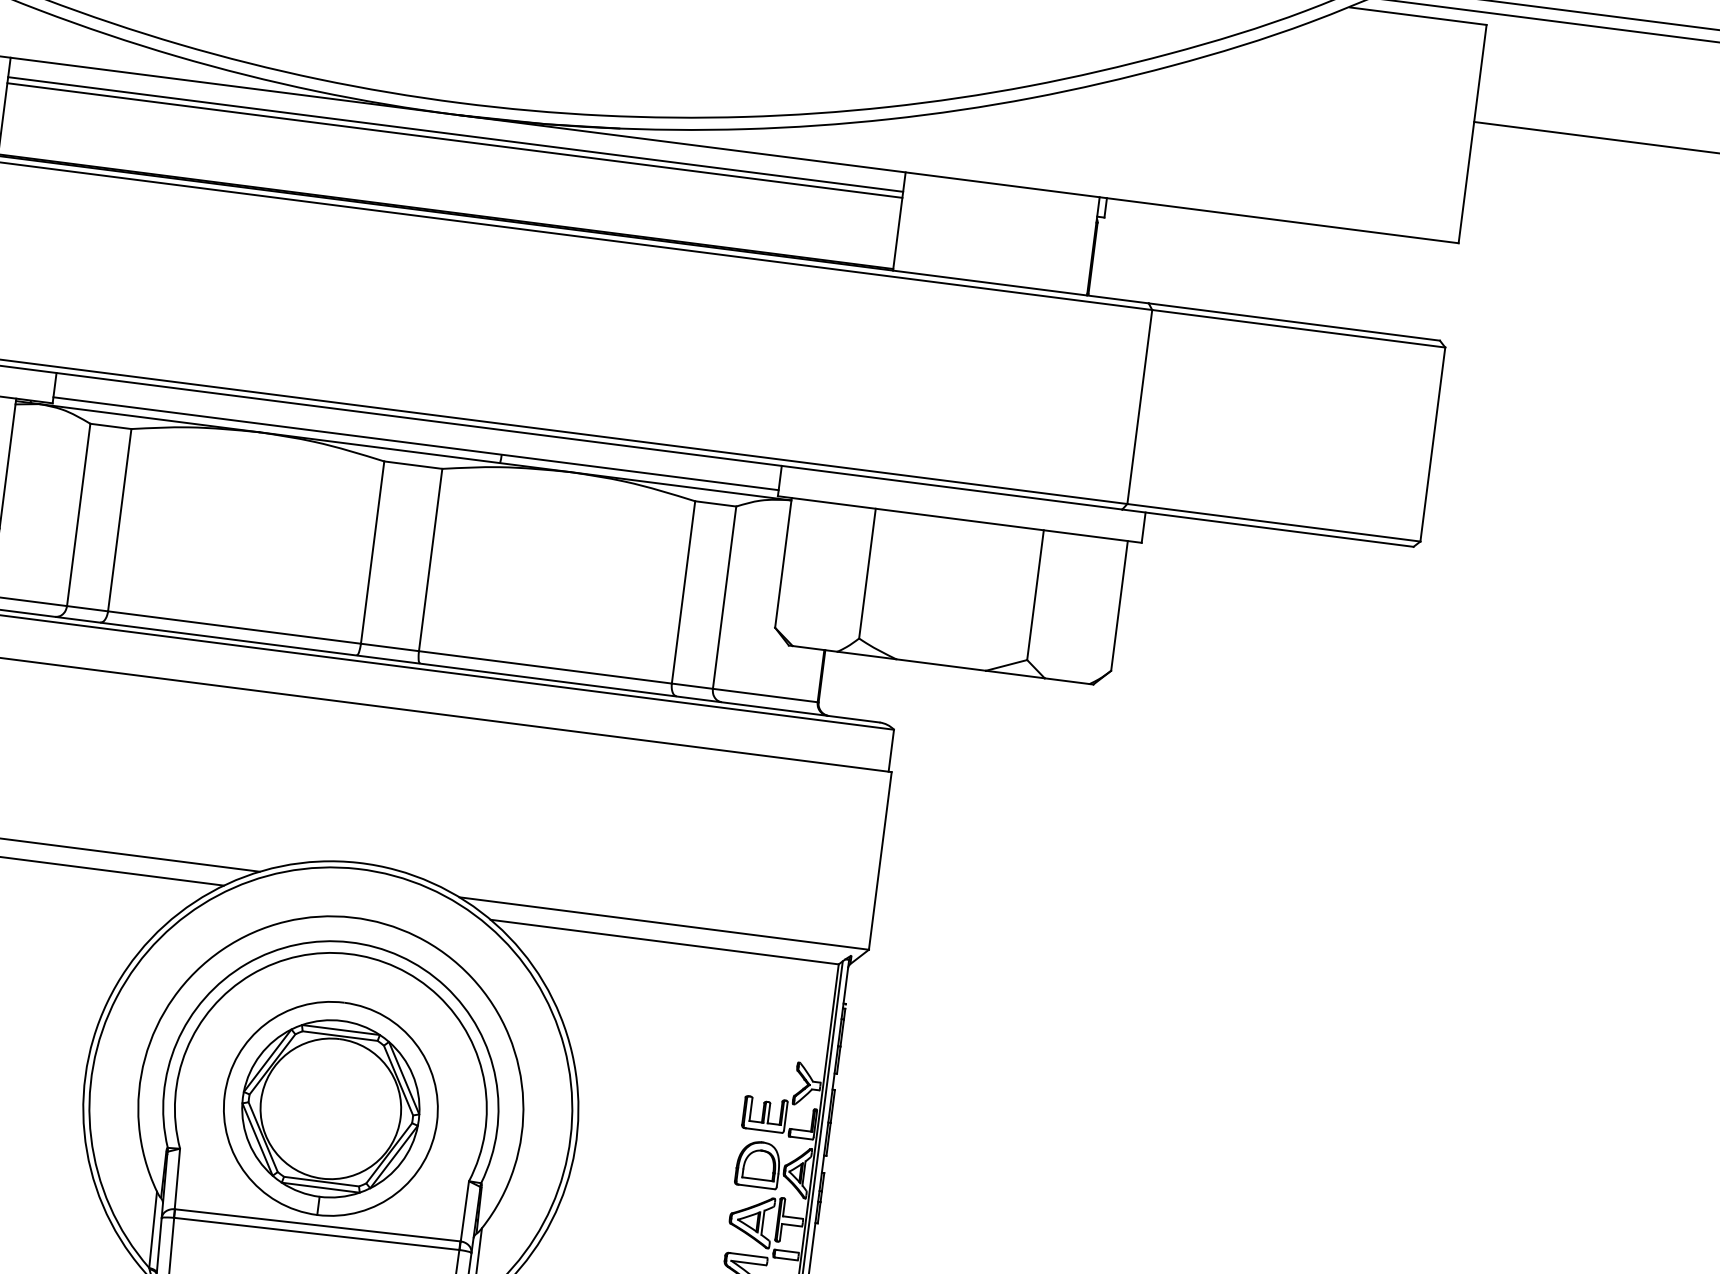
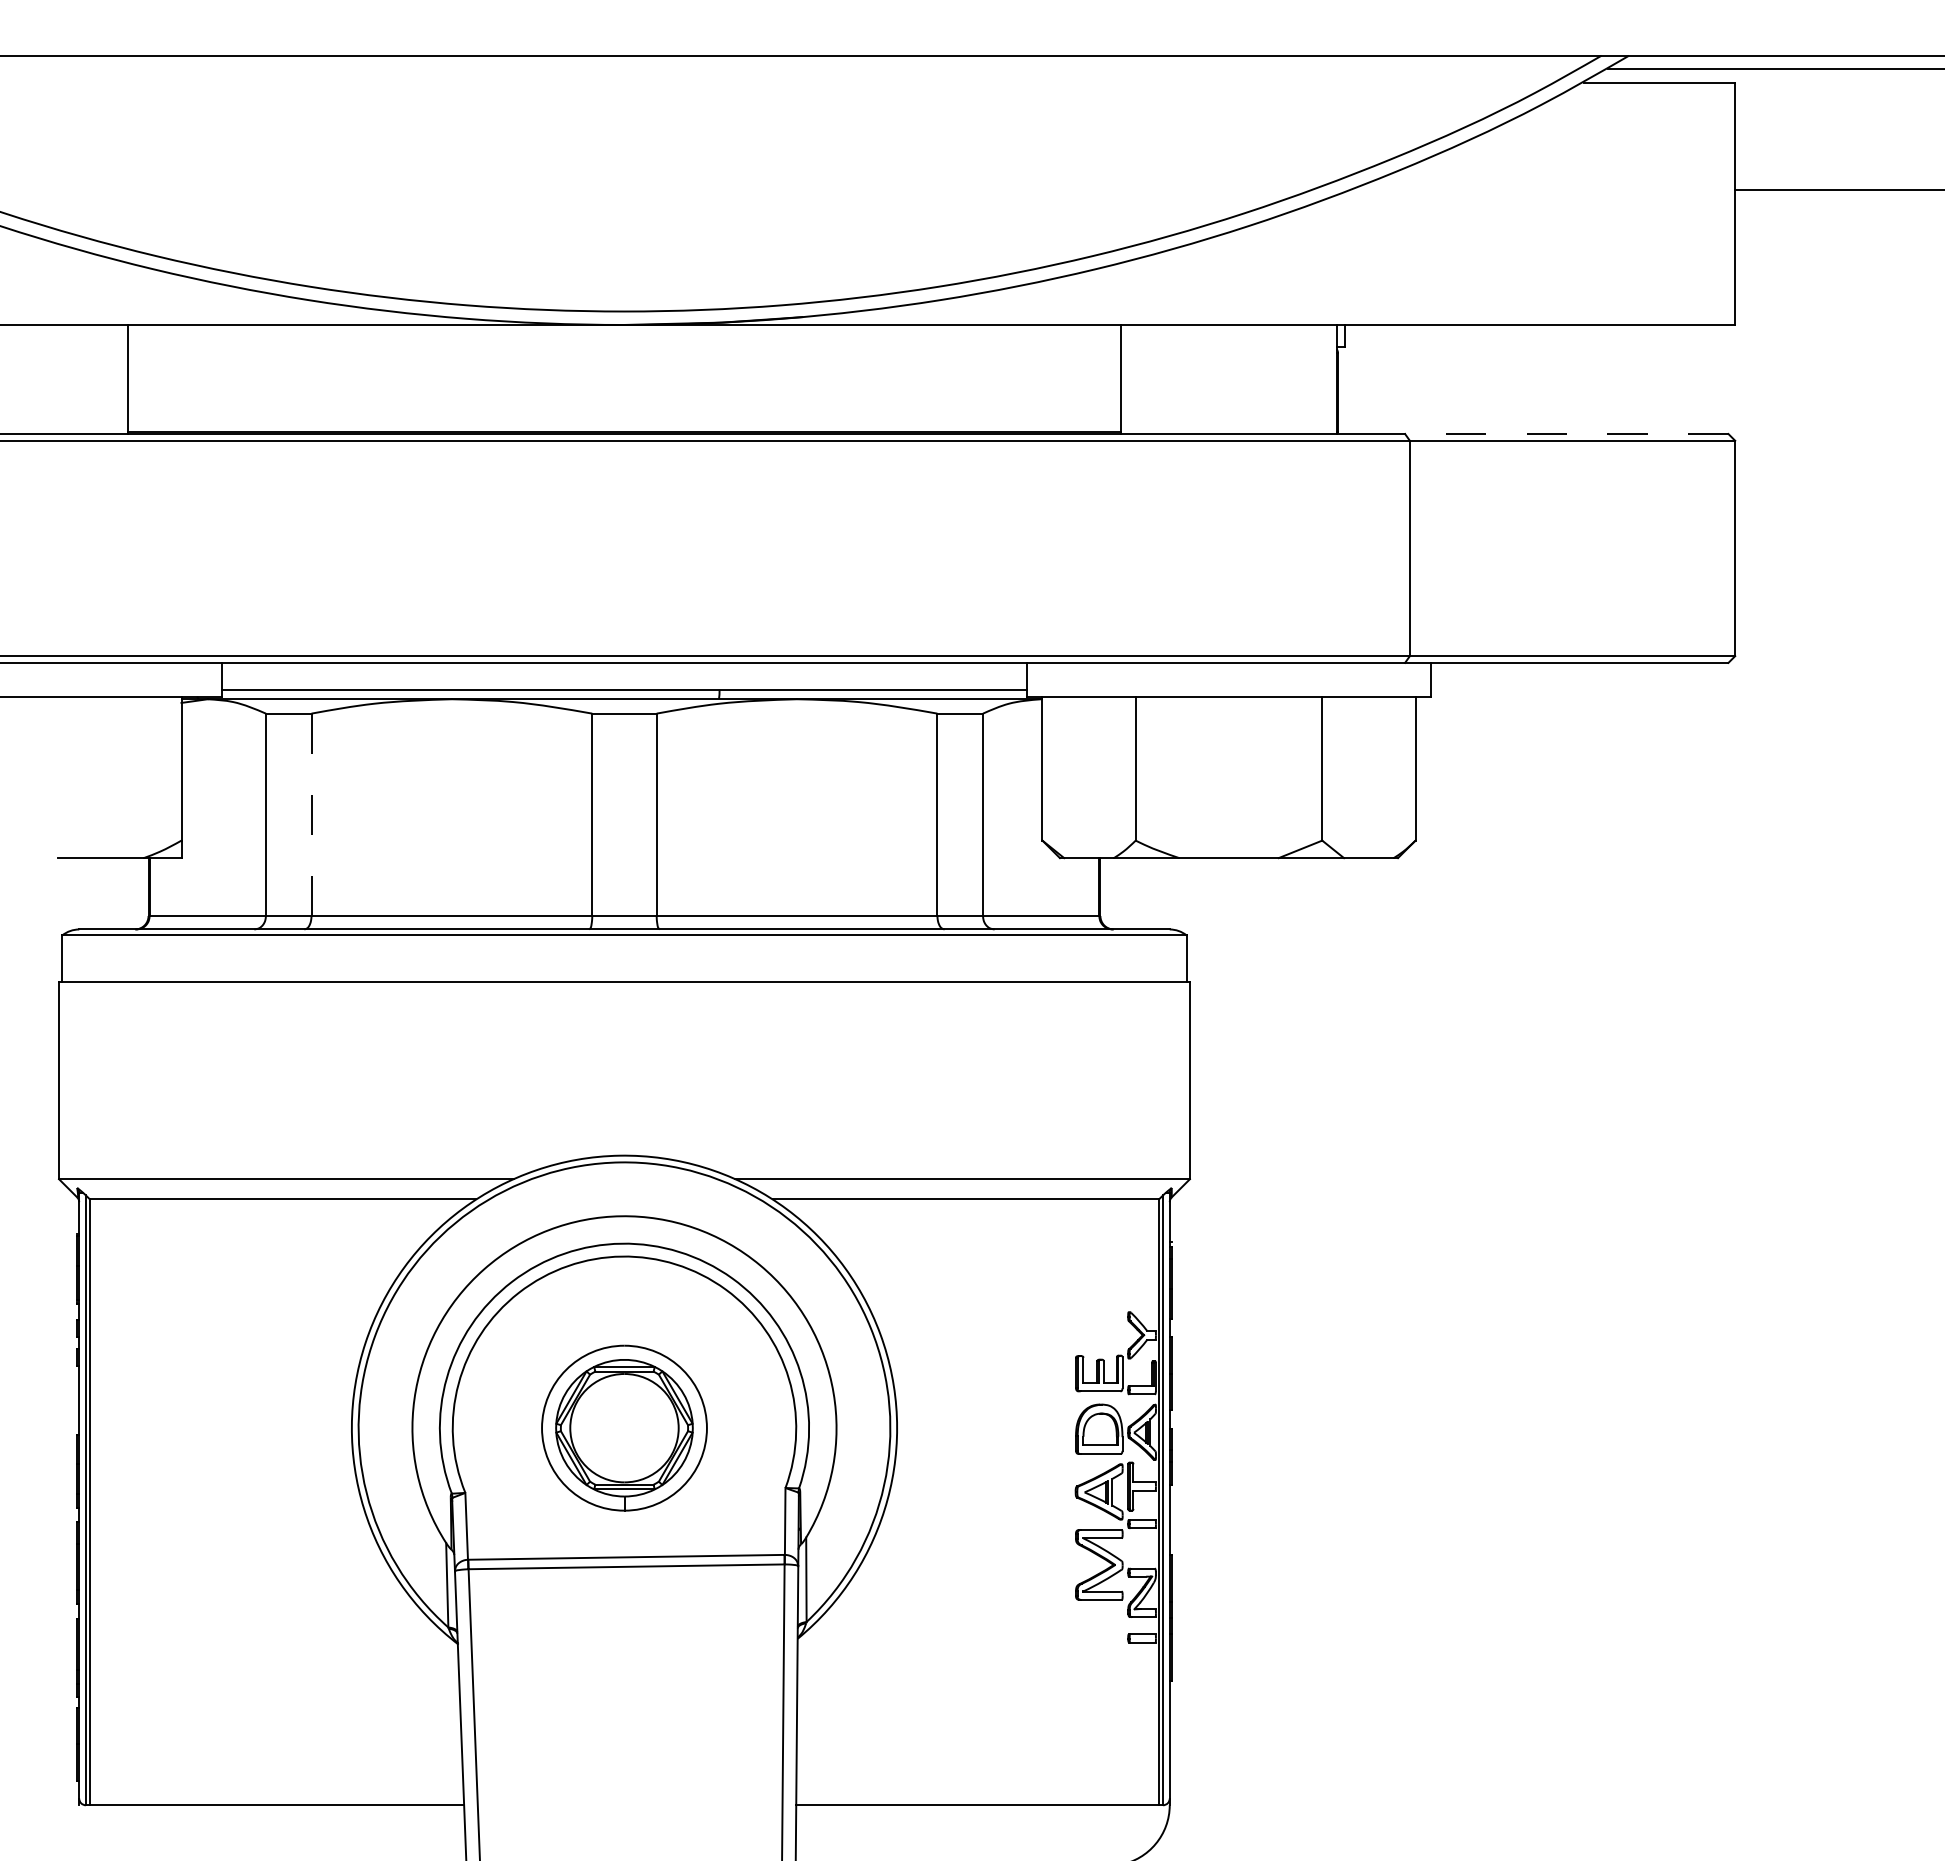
line: (455, 134) -> (624, 346), removed
line: (454, 140) -> (624, 353), removed
line: (1294, 322) -> (1566, 434), solid -> dashed
line: (119, 519) -> (311, 814), solid -> dashed
part: (330, 1108) -> (624, 1427), size x0.7

